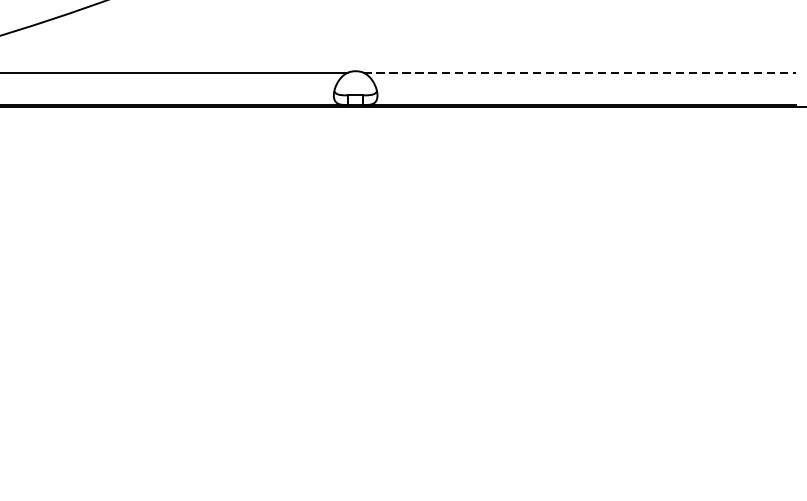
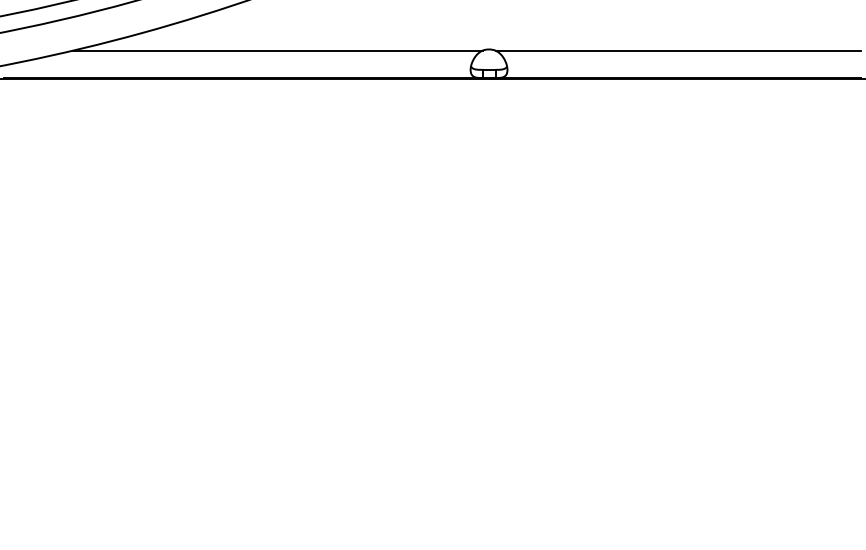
line: (579, 72) -> (678, 50), dashed -> solid

